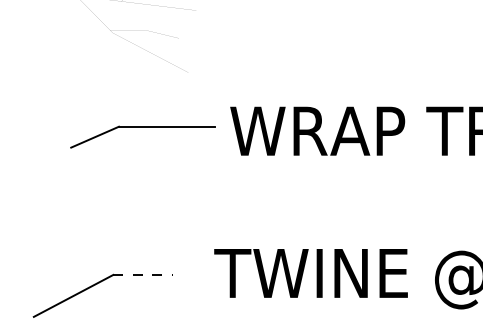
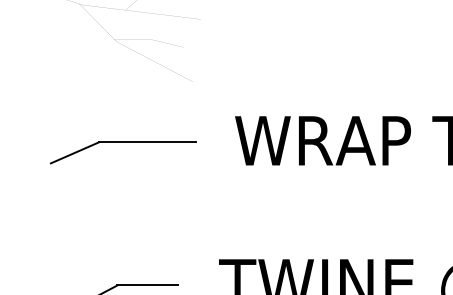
part: (142, 127) -> (122, 143), moved
line: (143, 274) -> (147, 284), dashed -> solid

